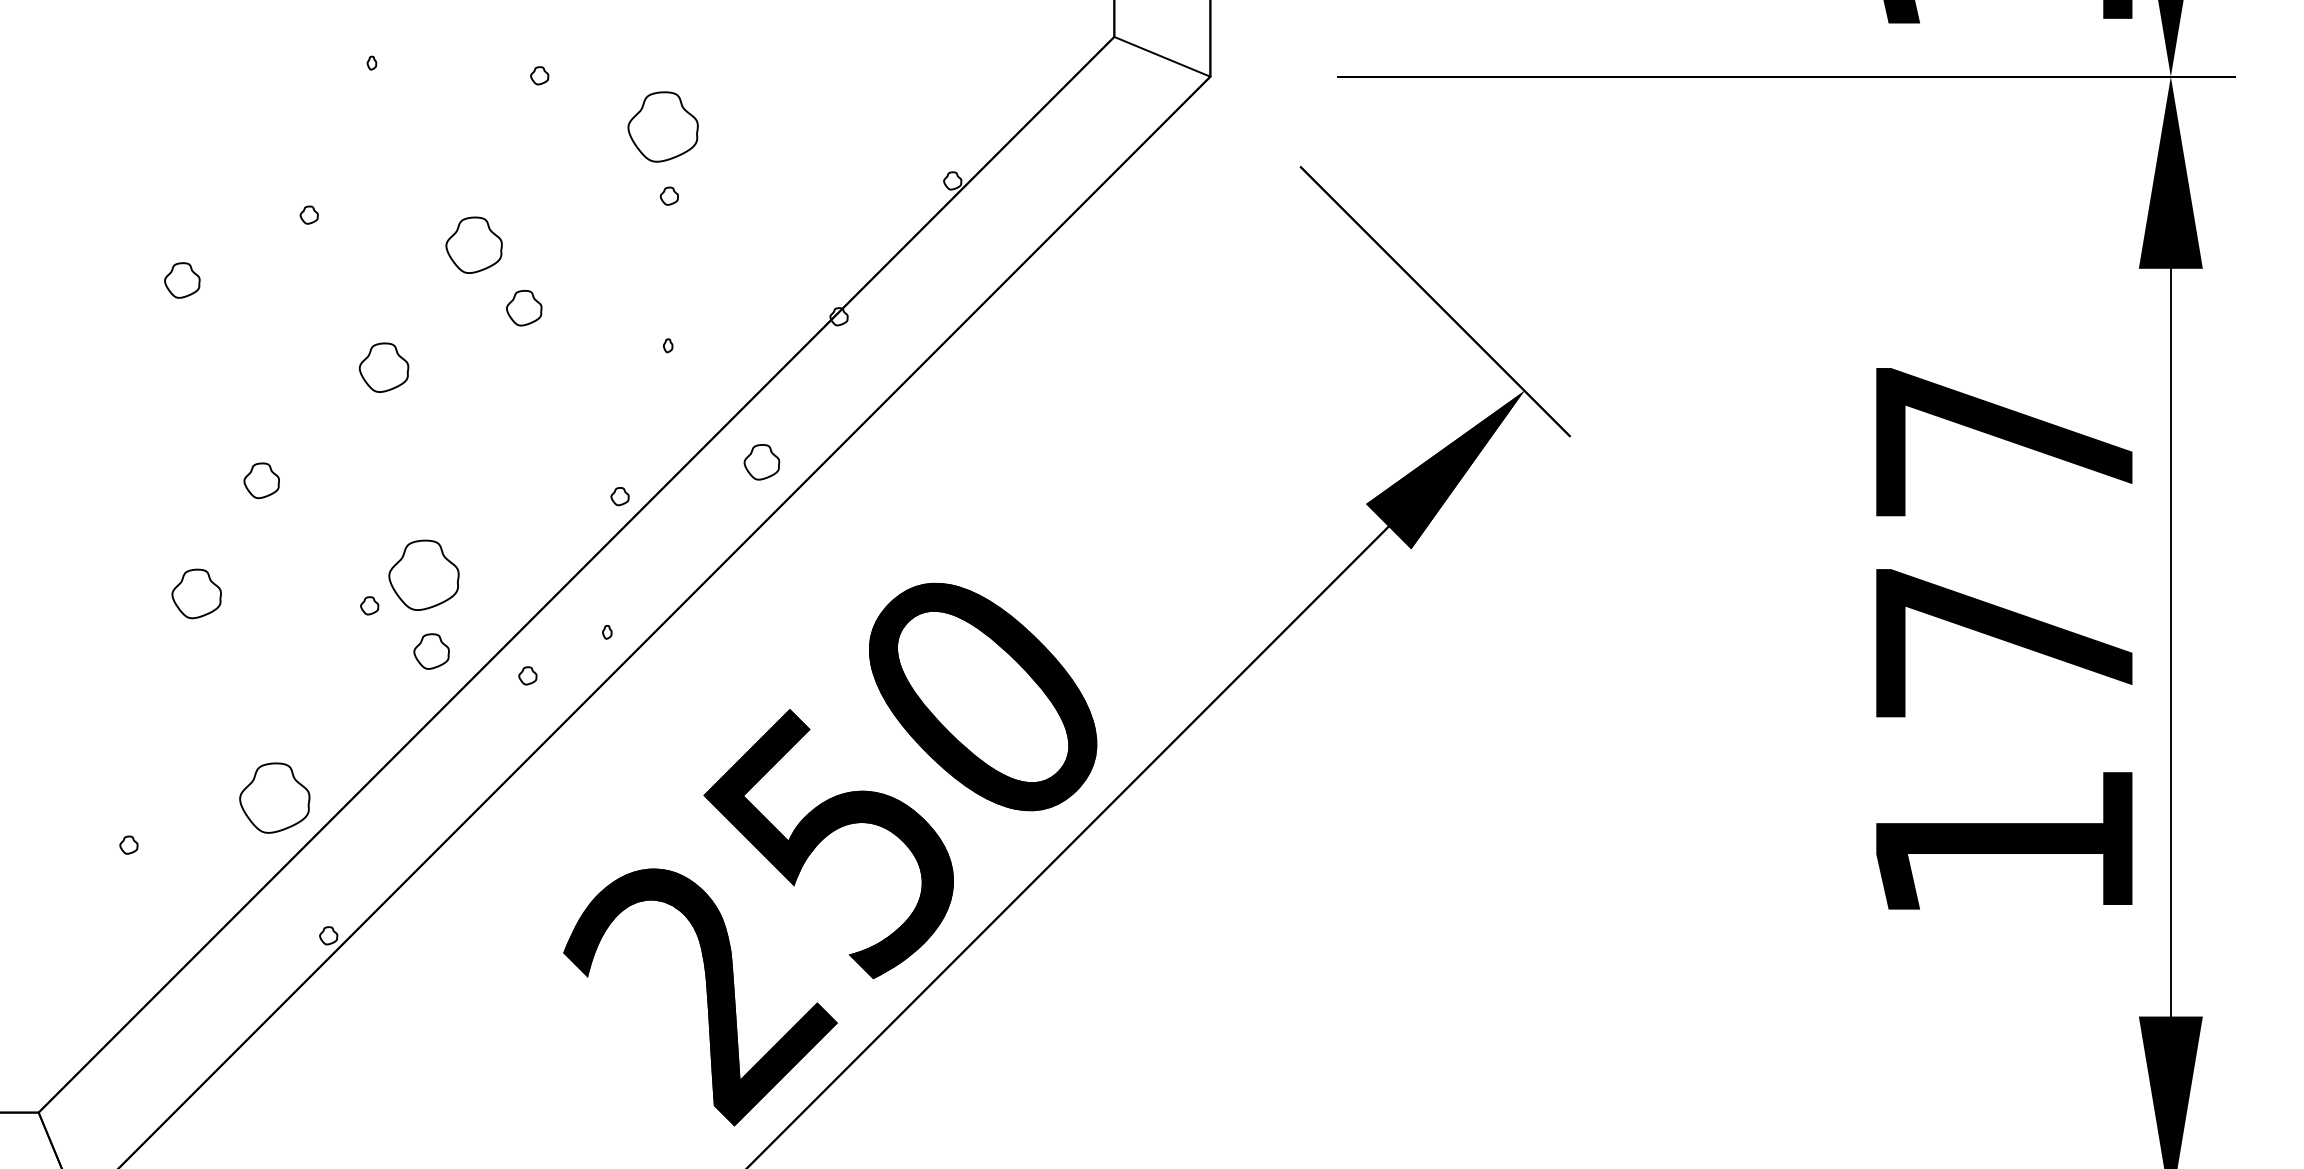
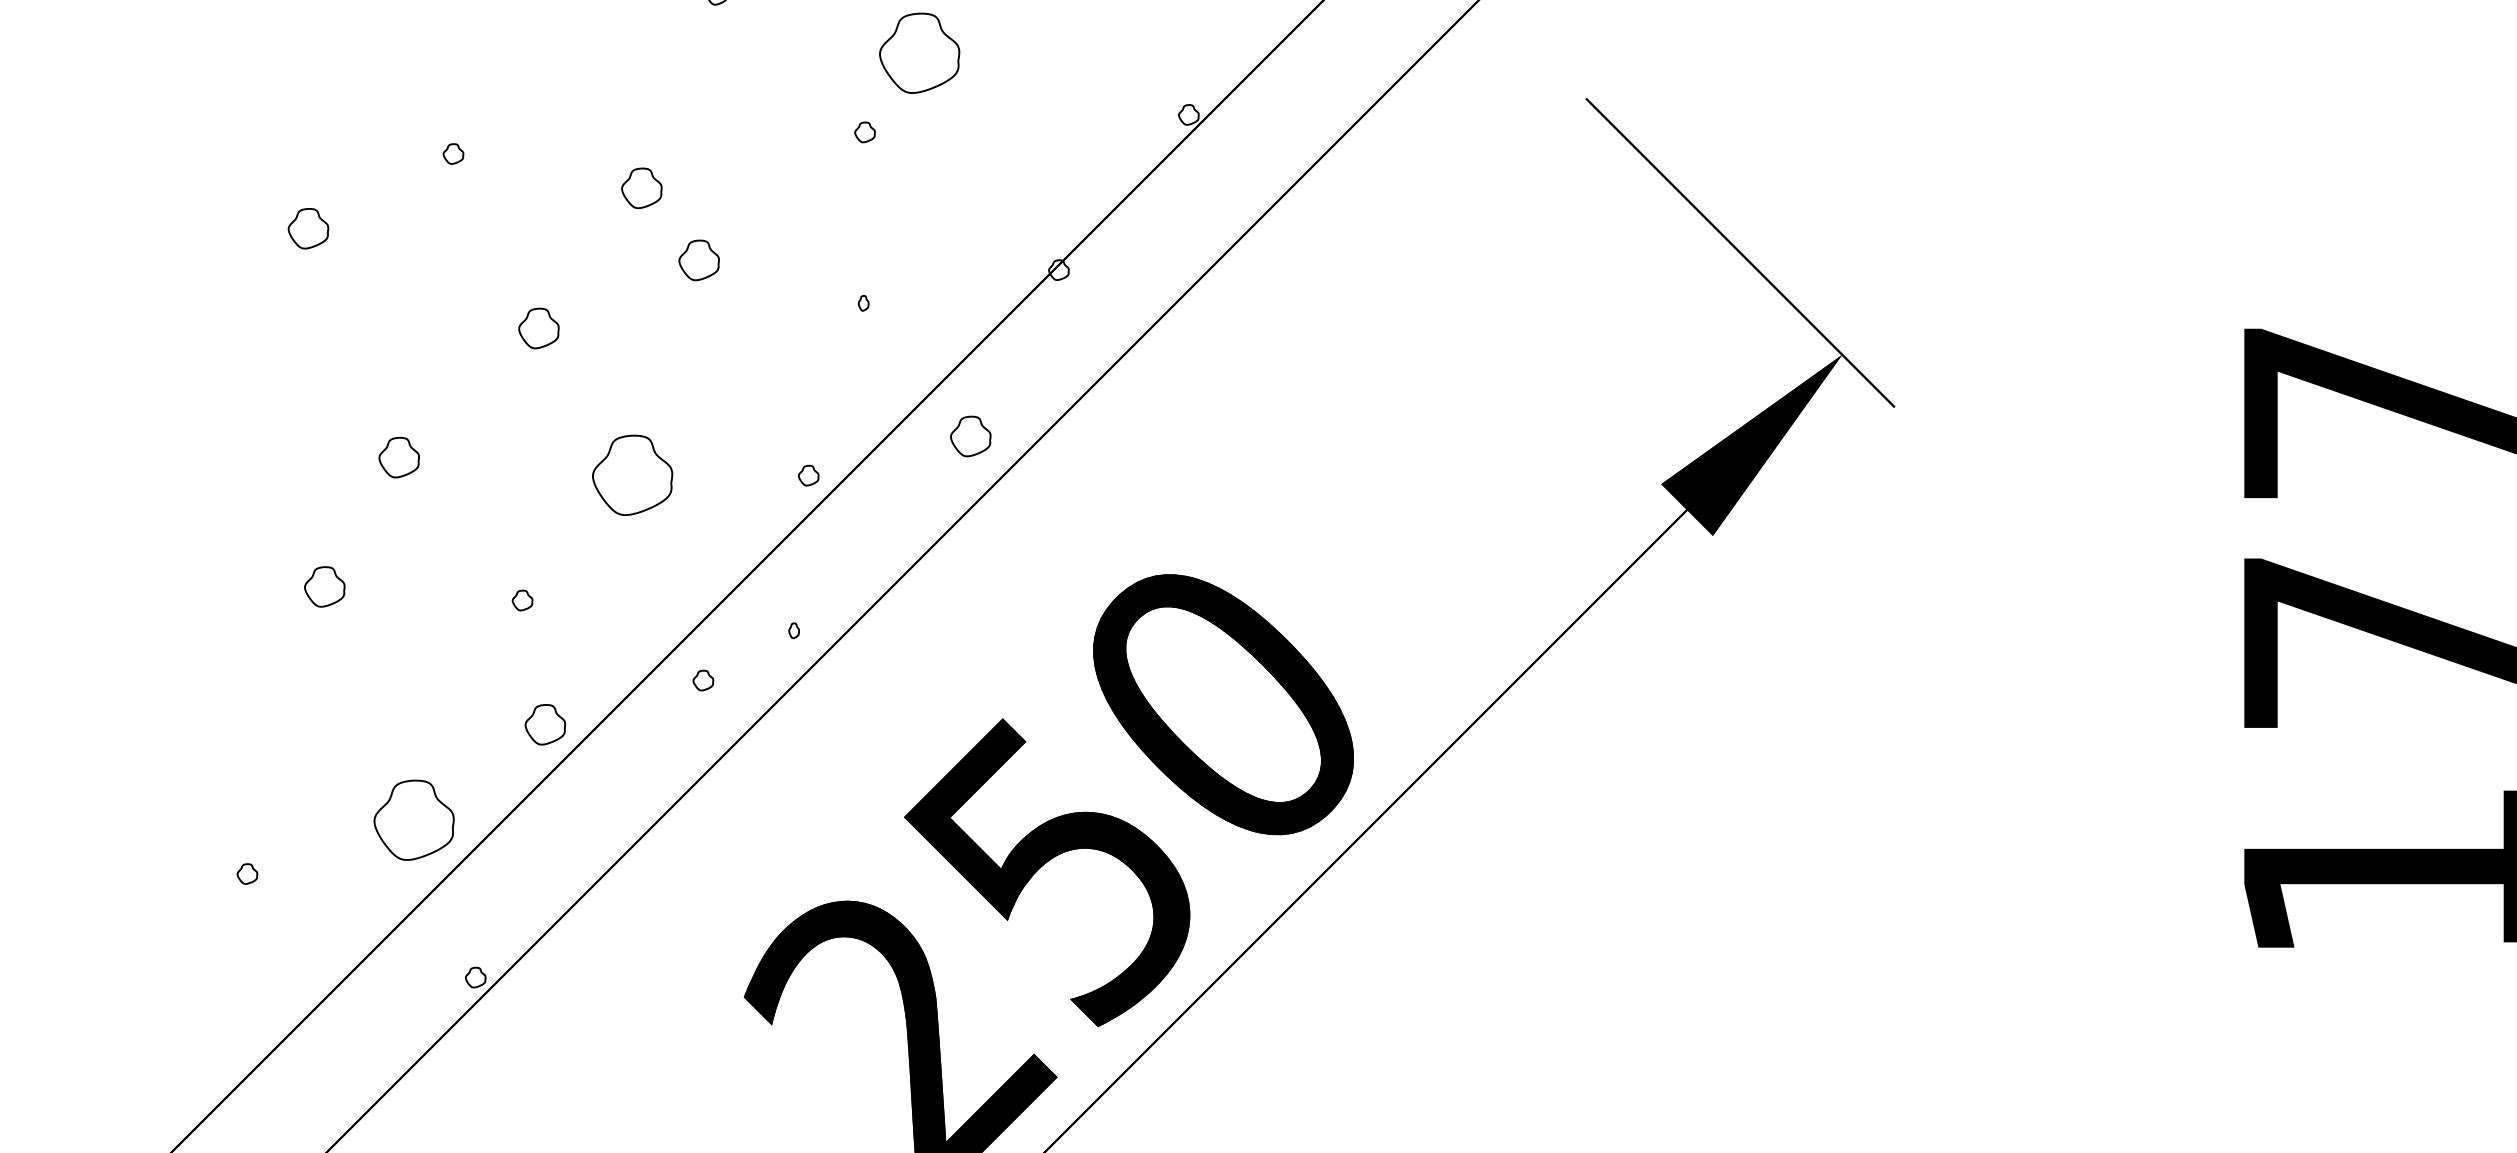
part: (662, 126) -> (918, 52), moved
part: (473, 244) -> (641, 187), size x0.62
part: (383, 367) -> (538, 328), size x0.71
part: (423, 574) -> (632, 474), moved
part: (196, 593) -> (324, 586), size x0.71
part: (431, 651) -> (545, 724), moved

